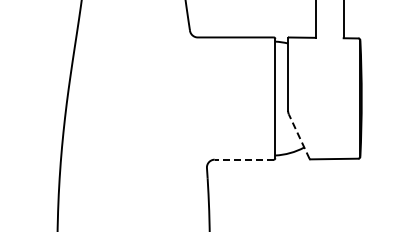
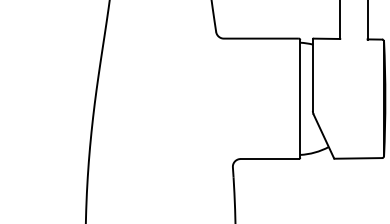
line: (299, 136) -> (324, 136), dashed -> solid
line: (244, 159) -> (269, 158), dashed -> solid

